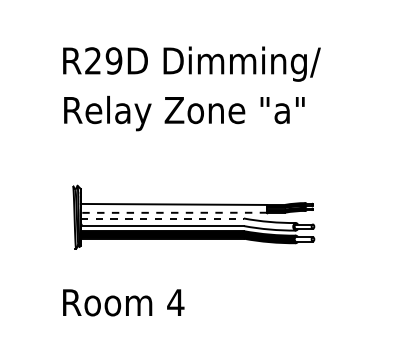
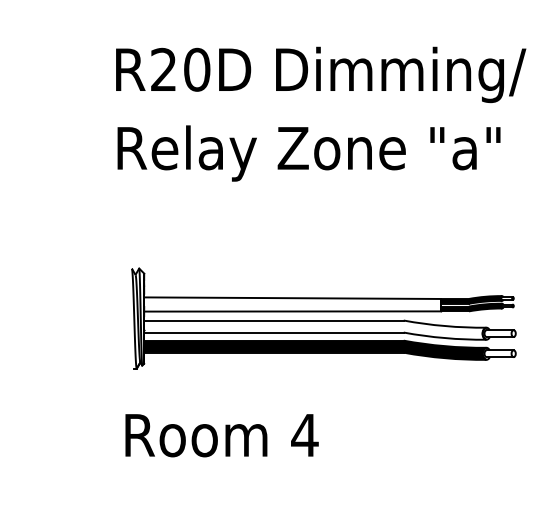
text: (113, 60) -> (196, 69), R29D -> R20D
line: (173, 212) -> (291, 310), dashed -> solid
line: (162, 218) -> (274, 320), dashed -> solid
text: (123, 302) -> (221, 435), moved

